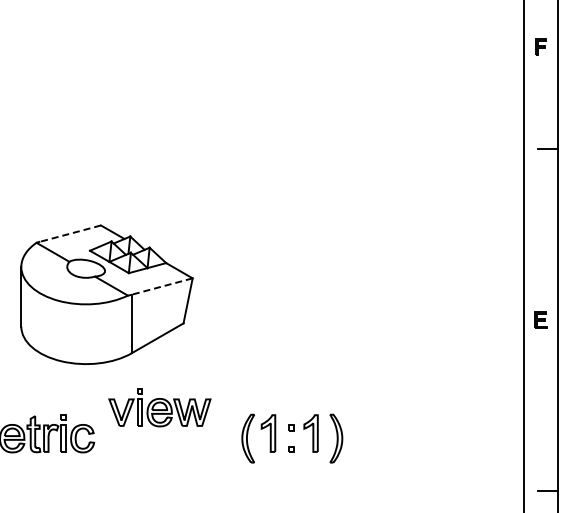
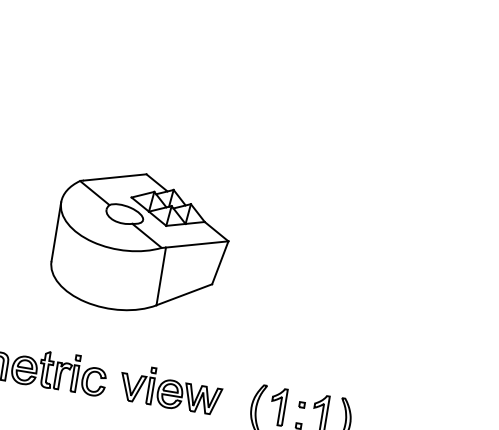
line: (70, 233) -> (115, 177), dashed -> solid
line: (161, 286) -> (196, 244), dashed -> solid
part: (159, 407) -> (170, 389), moved

